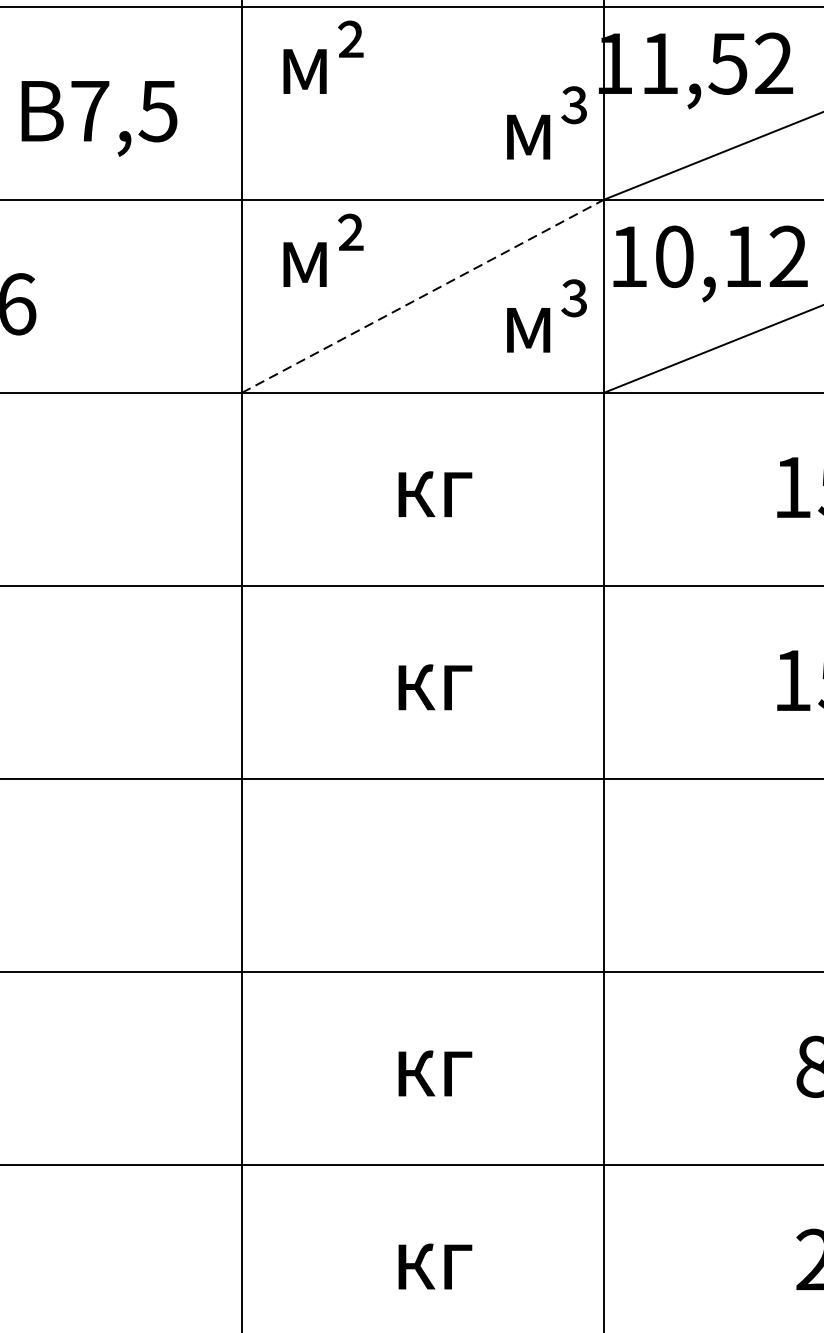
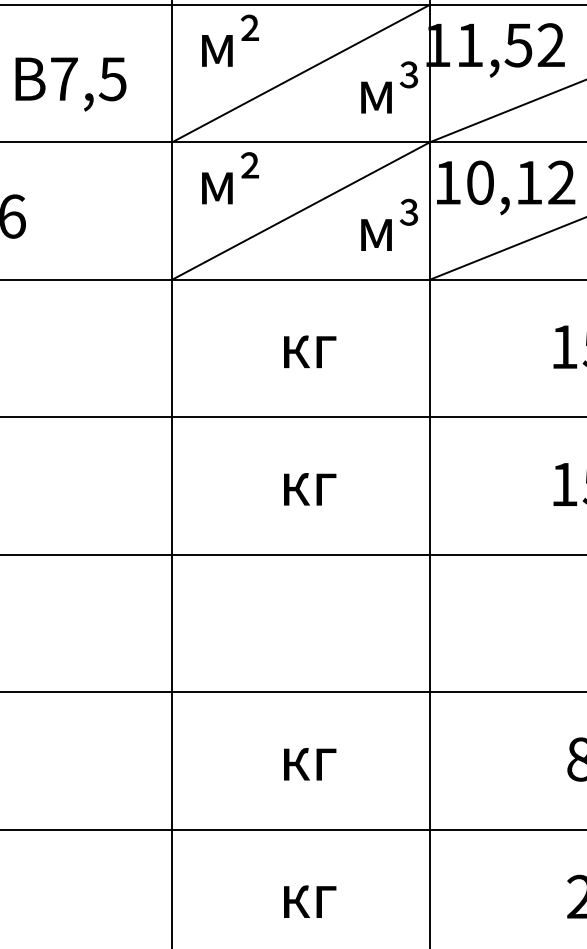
line: (423, 103) -> (301, 73), added
line: (423, 295) -> (301, 210), dashed -> solid

